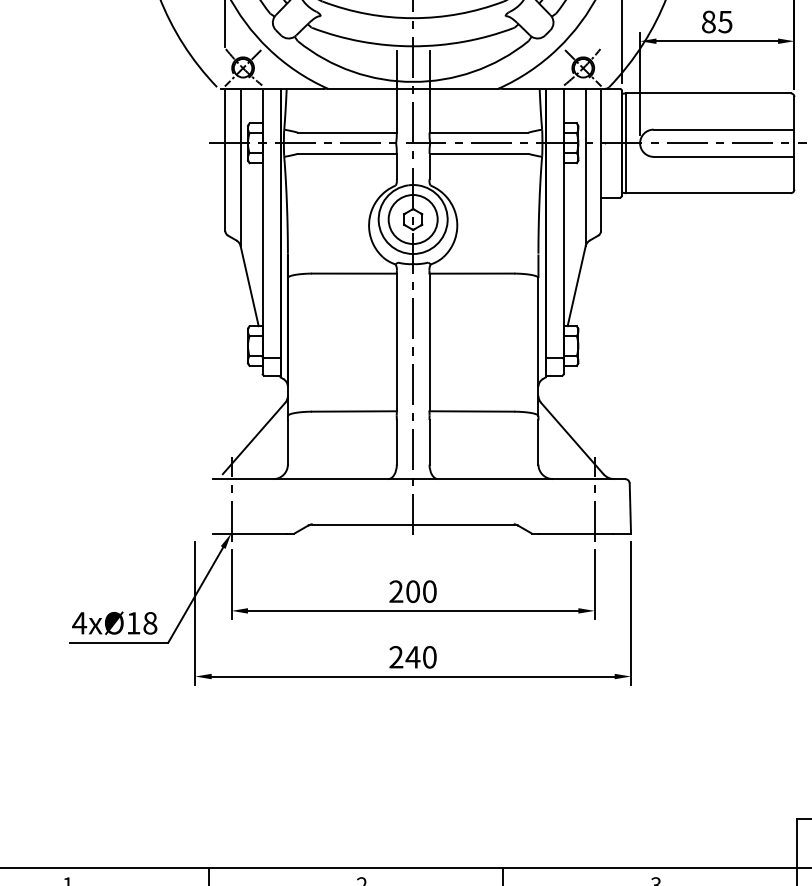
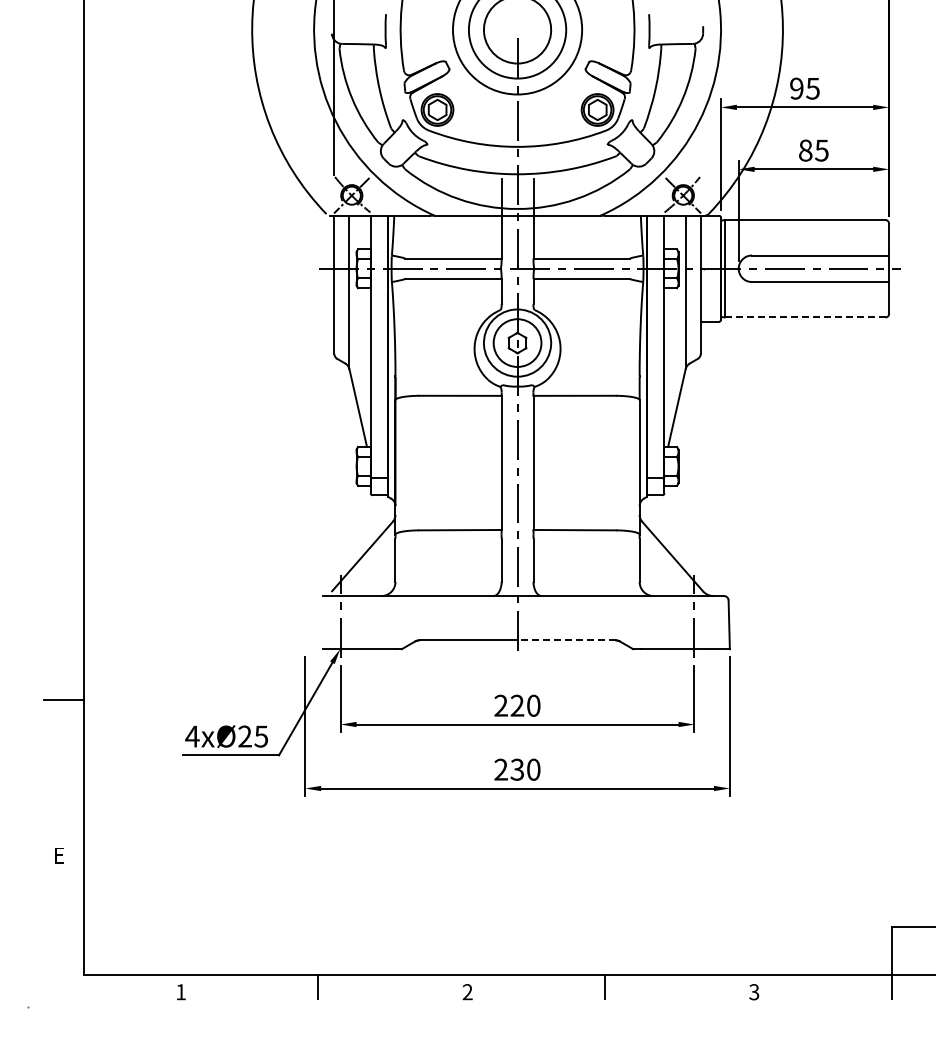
line: (708, 193) -> (805, 317), solid -> dashed
line: (463, 524) -> (566, 640), solid -> dashed
text: (413, 591) -> (517, 705), 200 -> 220
text: (142, 623) -> (253, 736), 4xØ18 -> 4xØ25
text: (413, 657) -> (517, 769), 240 -> 230

